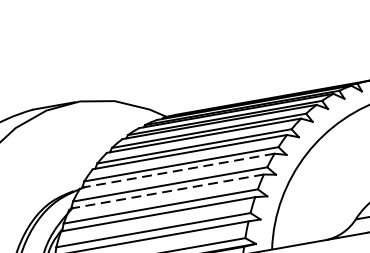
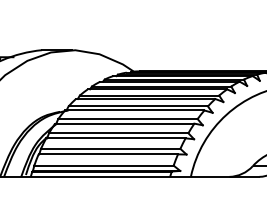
line: (177, 170) -> (134, 110), dashed -> solid
line: (166, 191) -> (124, 123), dashed -> solid

